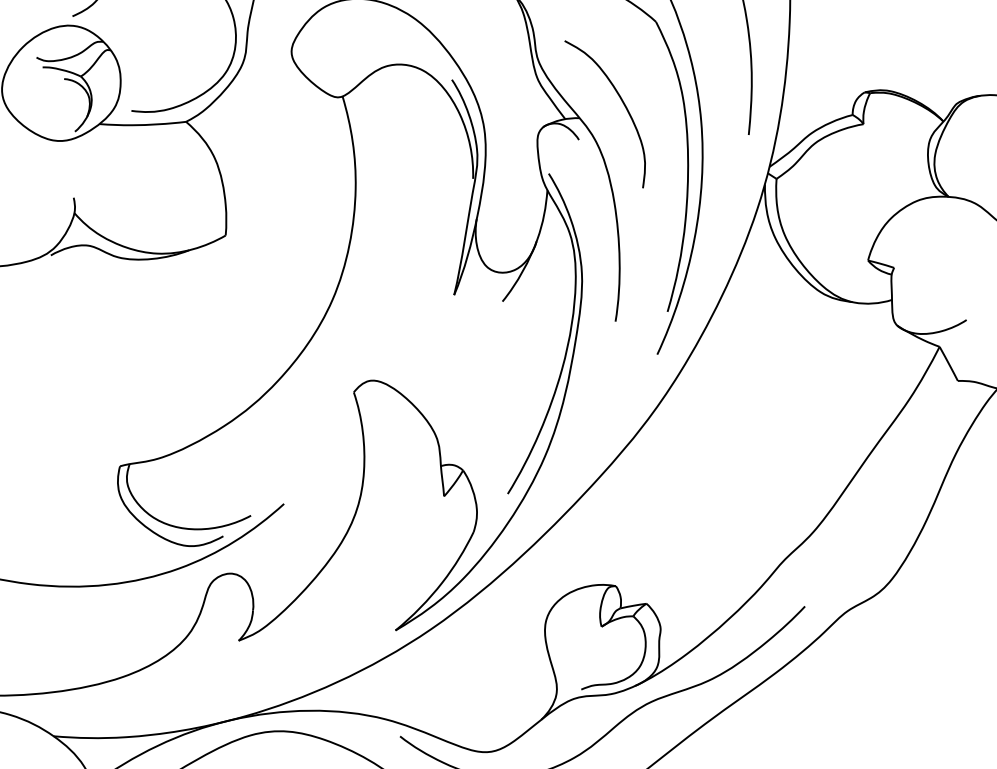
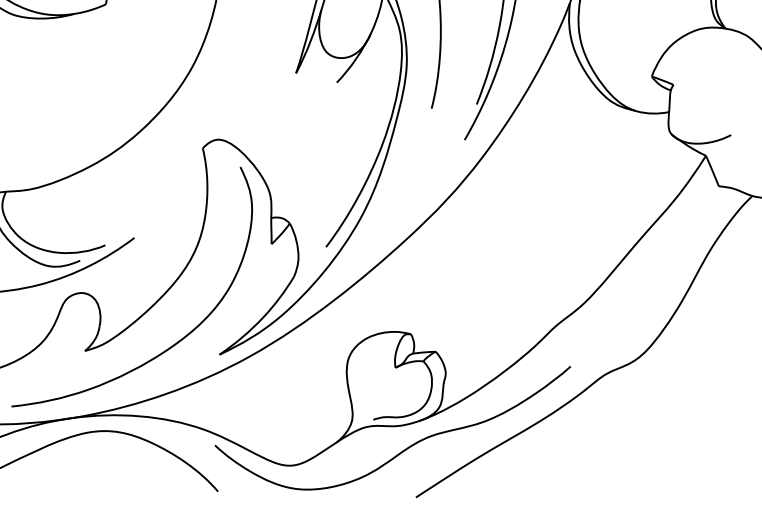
curve: (345, 619) -> (177, 341), added

